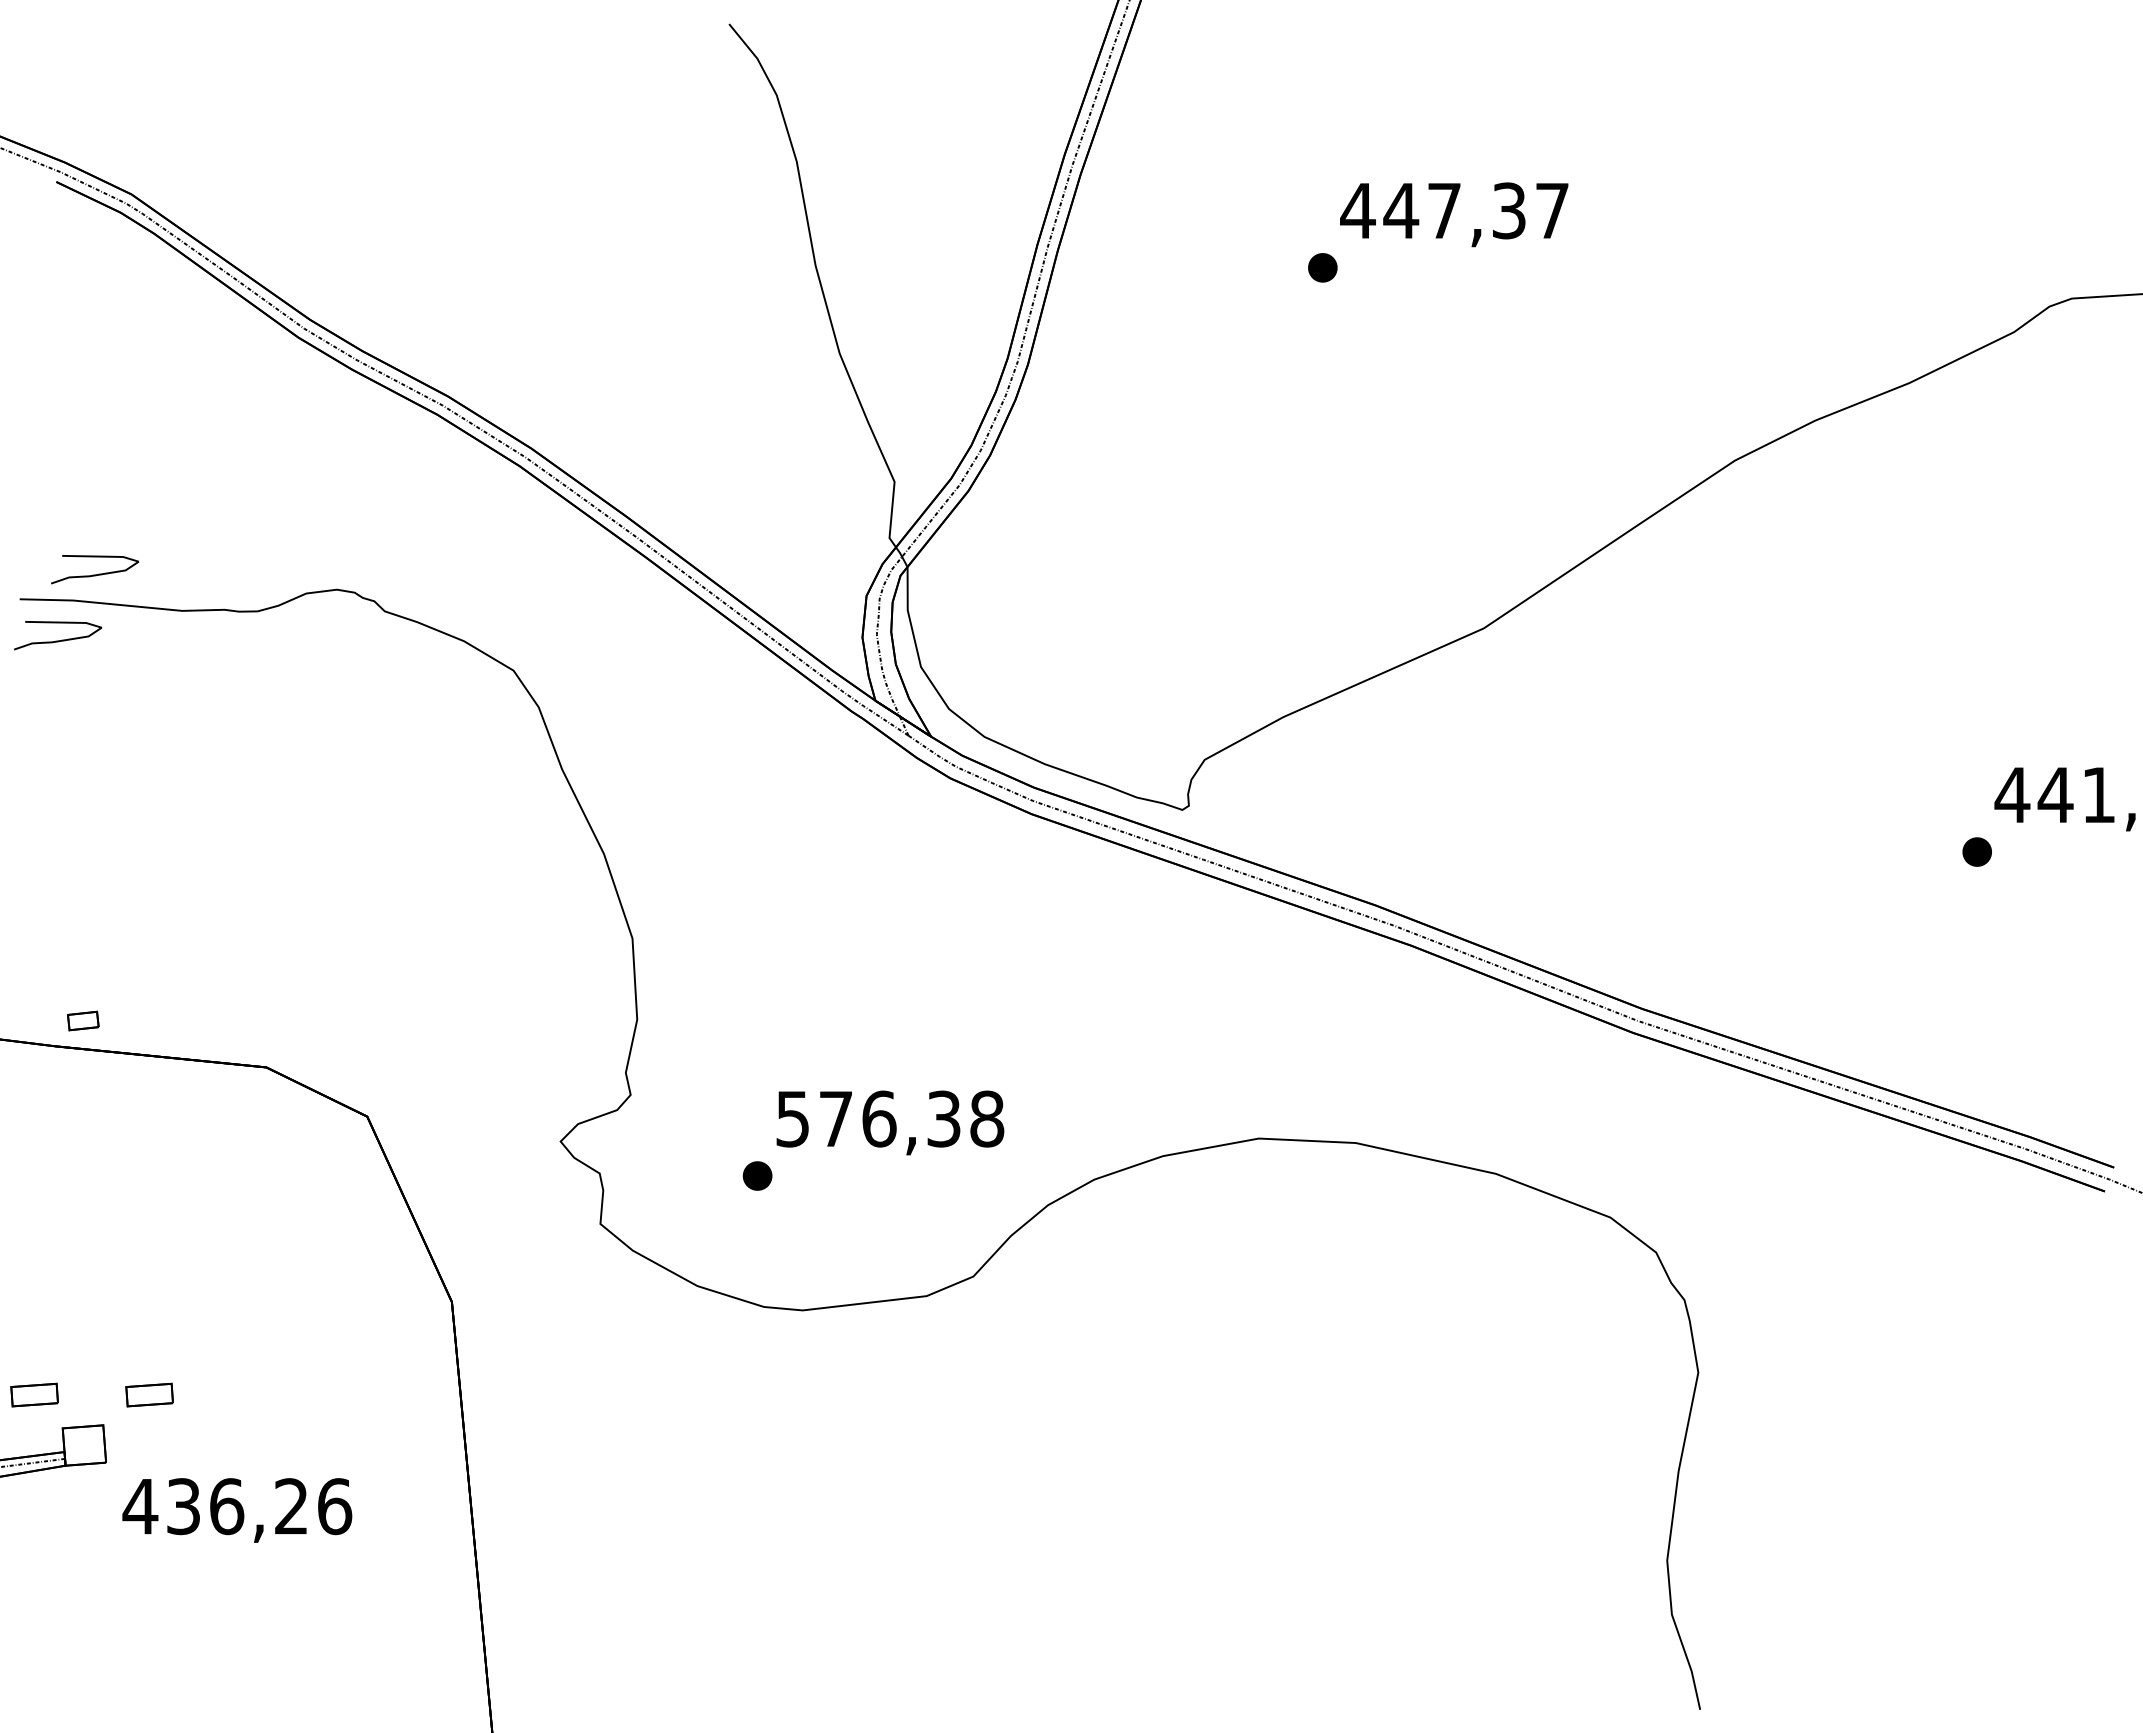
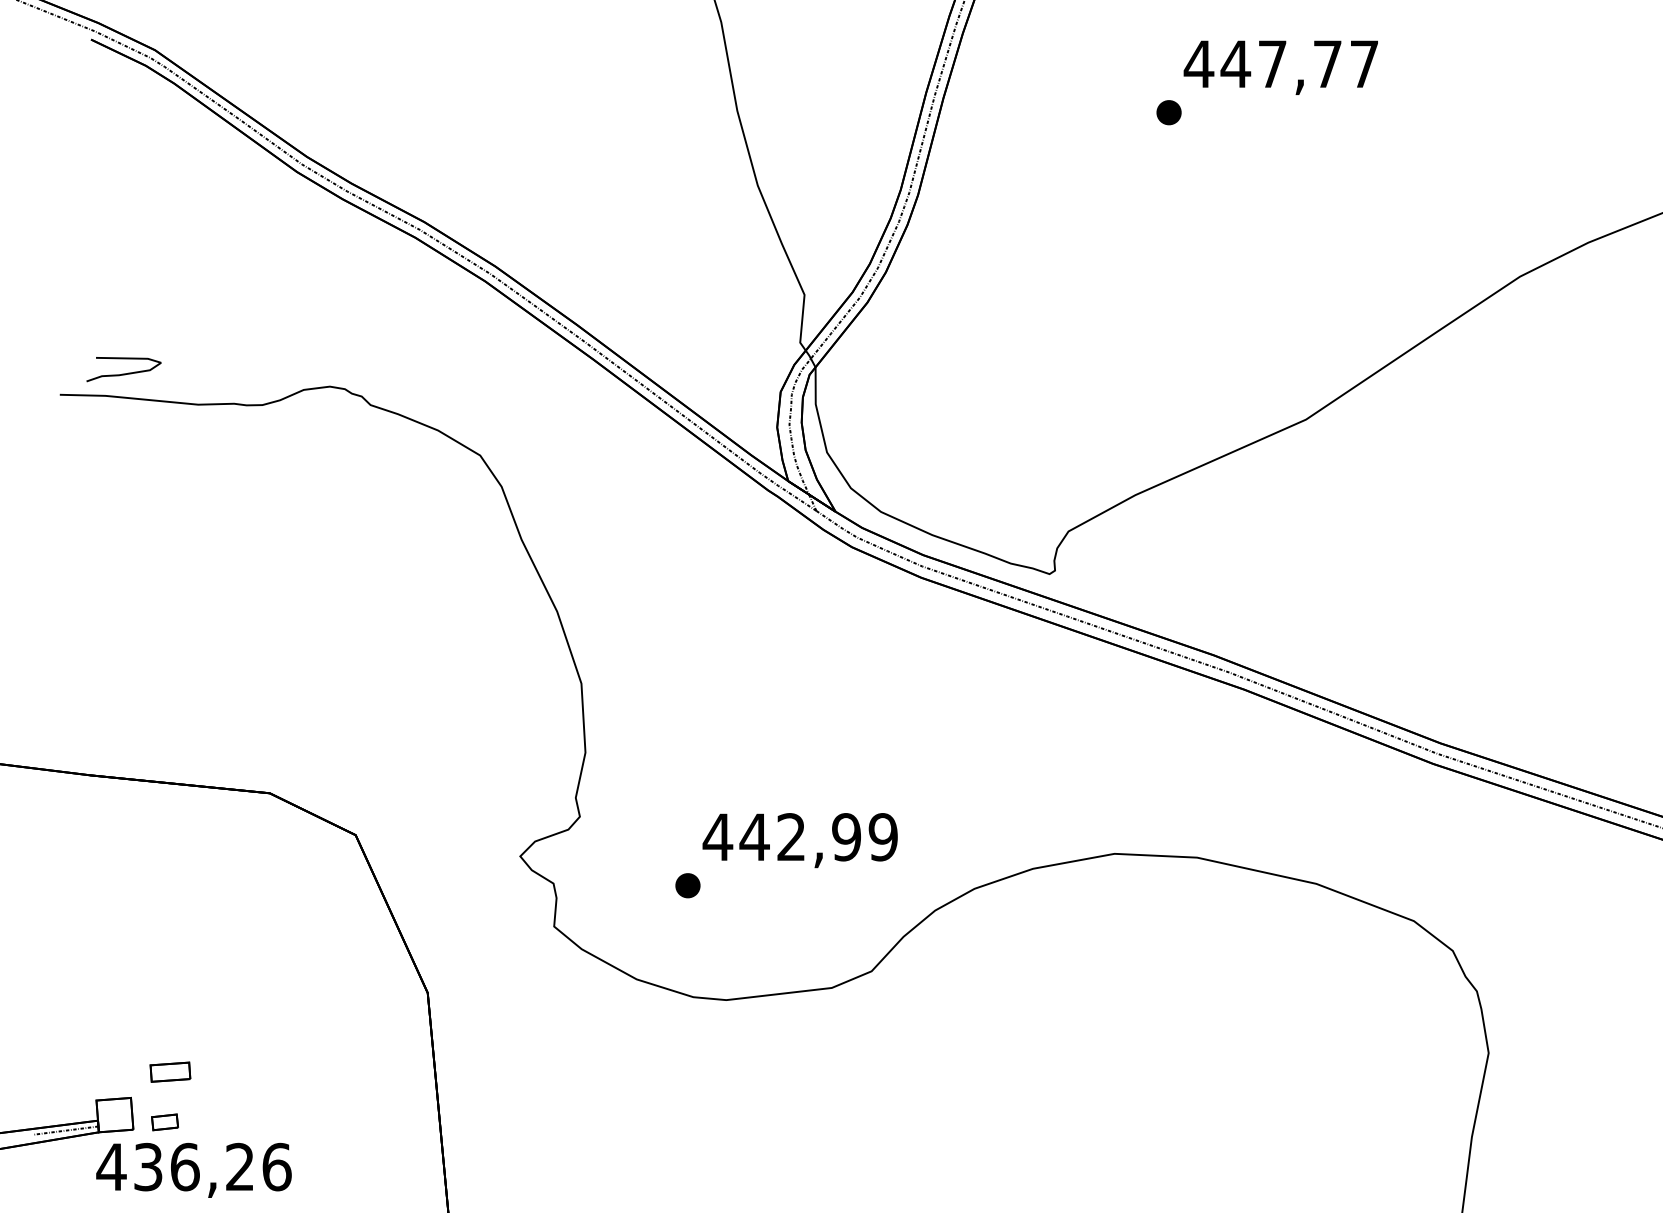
text: (1509, 210) -> (1327, 63), 447,37 -> 447,77
curve: (61, 639) -> (95, 429), removed
part: (83, 1020) -> (165, 1121), moved
text: (889, 1118) -> (800, 836), 576,38 -> 442,99
part: (34, 1394) -> (72, 1071), removed
text: (237, 1510) -> (194, 1170), moved

